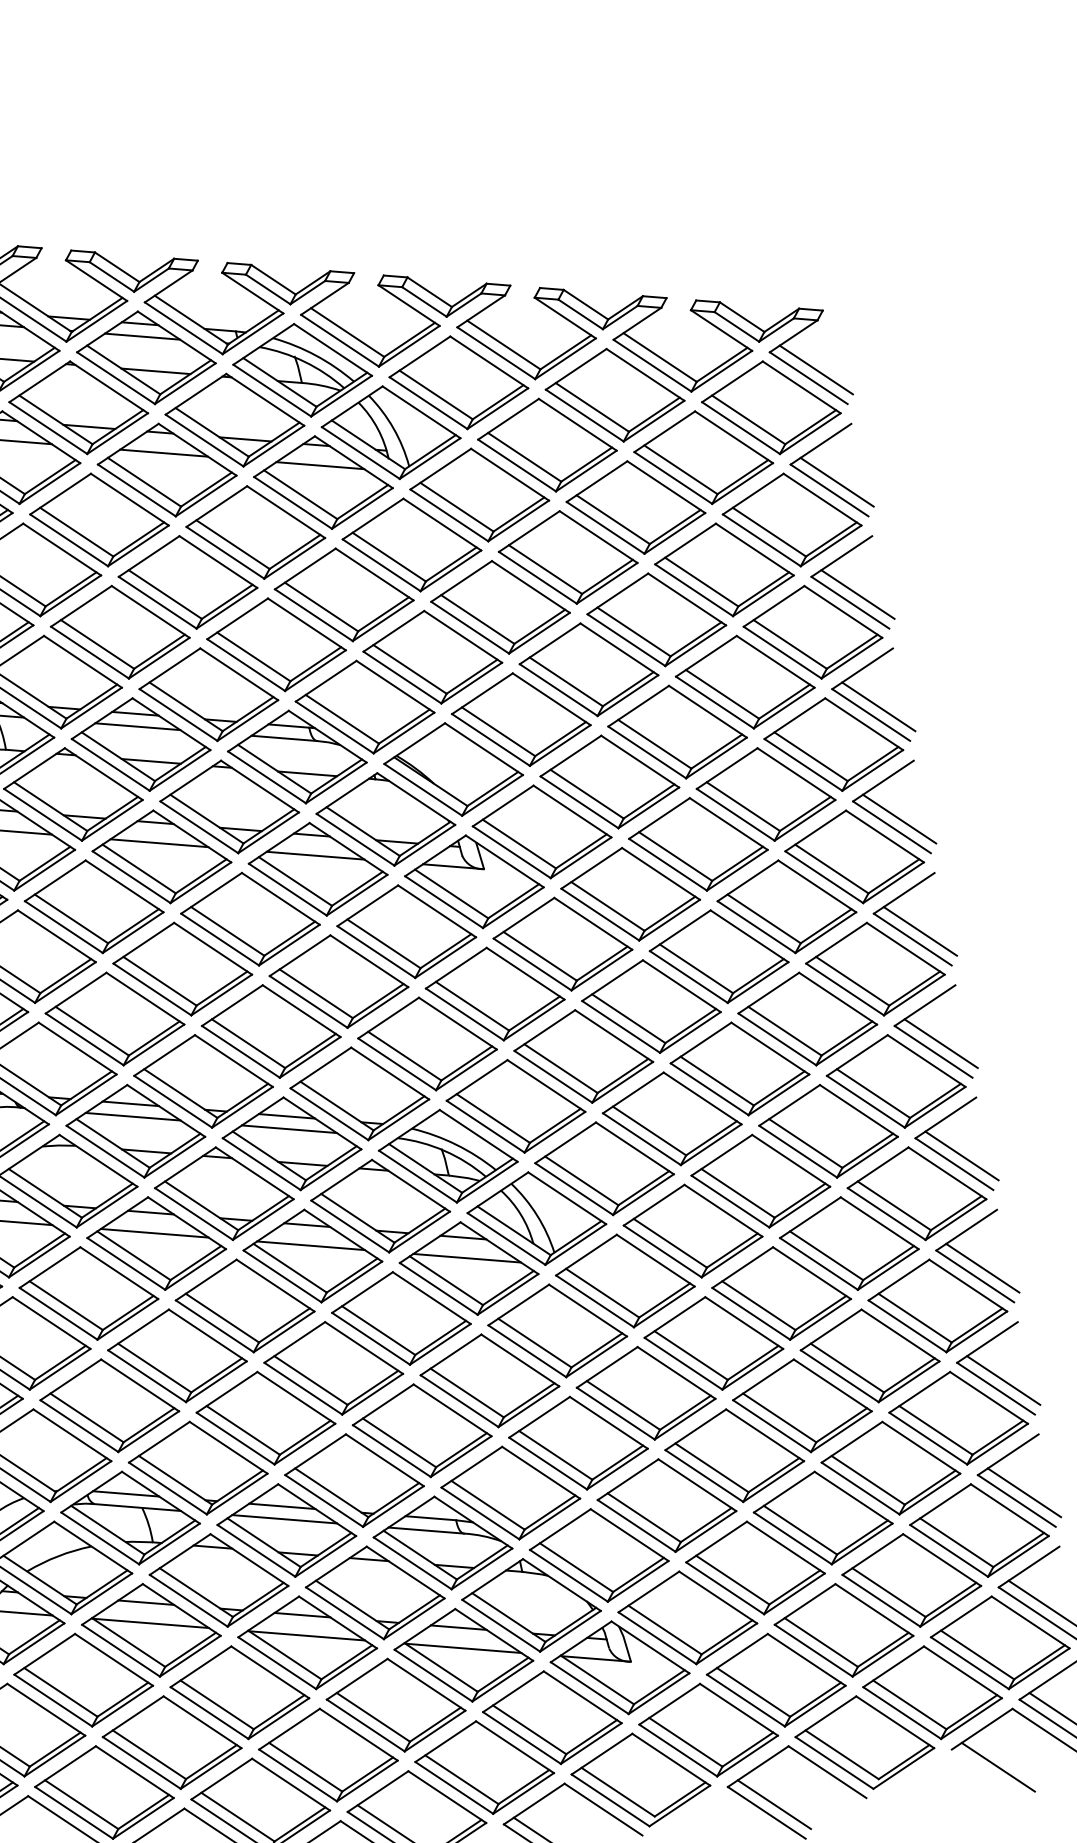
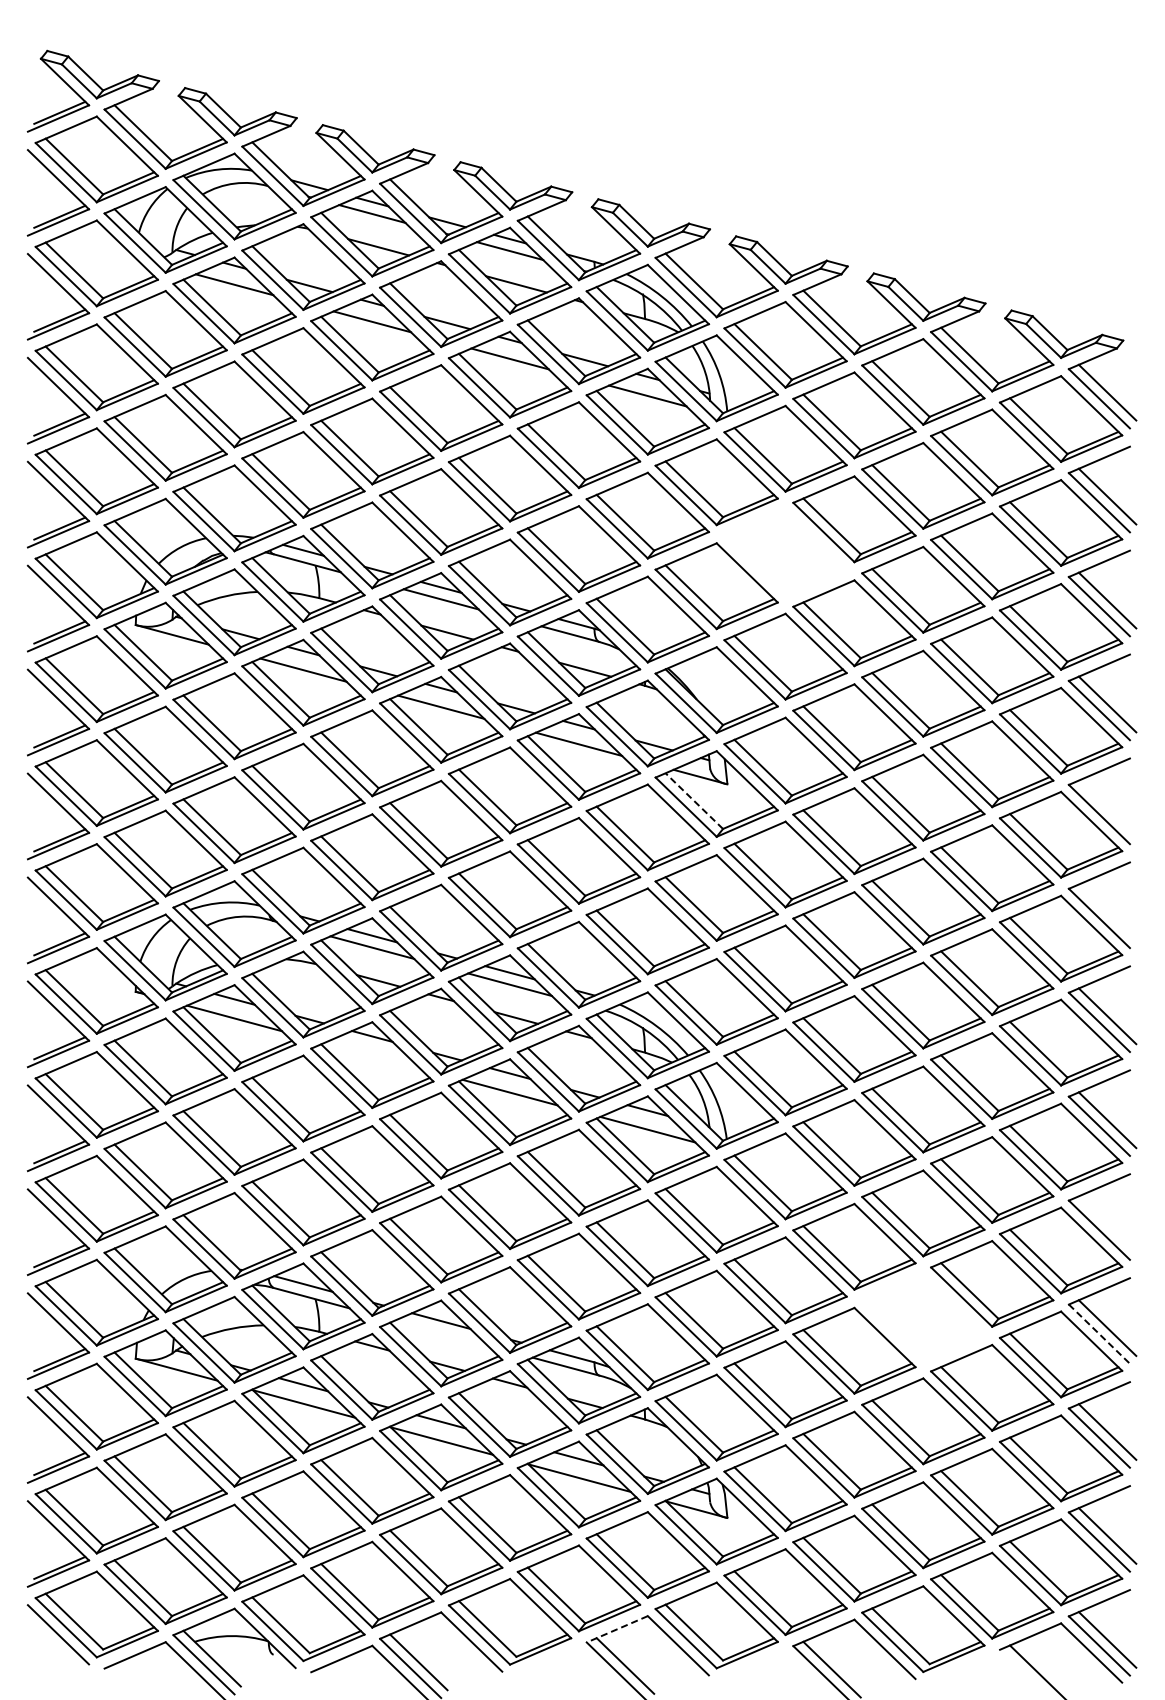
part: (500, 607) -> (785, 552), removed
line: (899, 819) -> (1107, 808), removed
line: (450, 893) -> (693, 800), solid -> dashed
line: (920, 931) -> (1107, 912), removed
line: (153, 1233) -> (371, 1055), removed
line: (982, 1268) -> (1107, 1224), removed
line: (996, 1389) -> (1099, 1334), solid -> dashed
part: (802, 1405) -> (923, 1317), removed
line: (283, 1518) -> (440, 1332), removed
line: (533, 1804) -> (616, 1629), solid -> dashed

